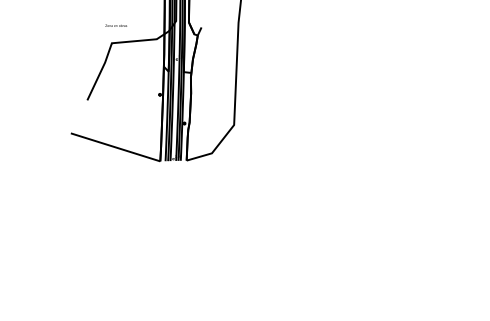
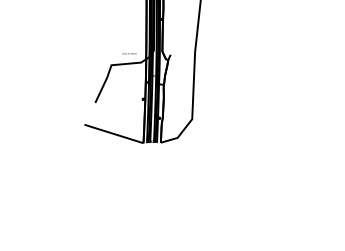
text: (116, 25) -> (129, 53), moved

